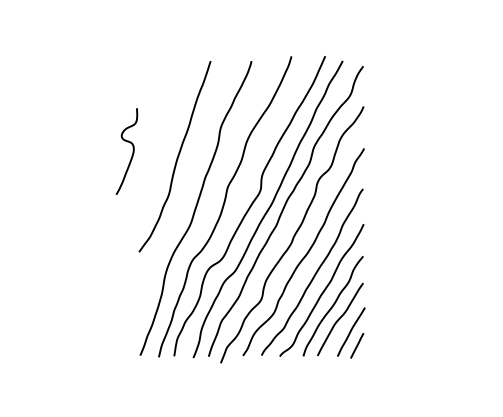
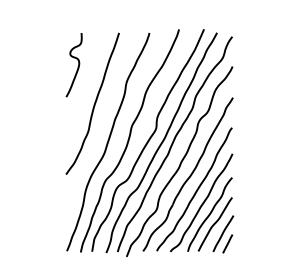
curve: (132, 151) -> (78, 65), moved

